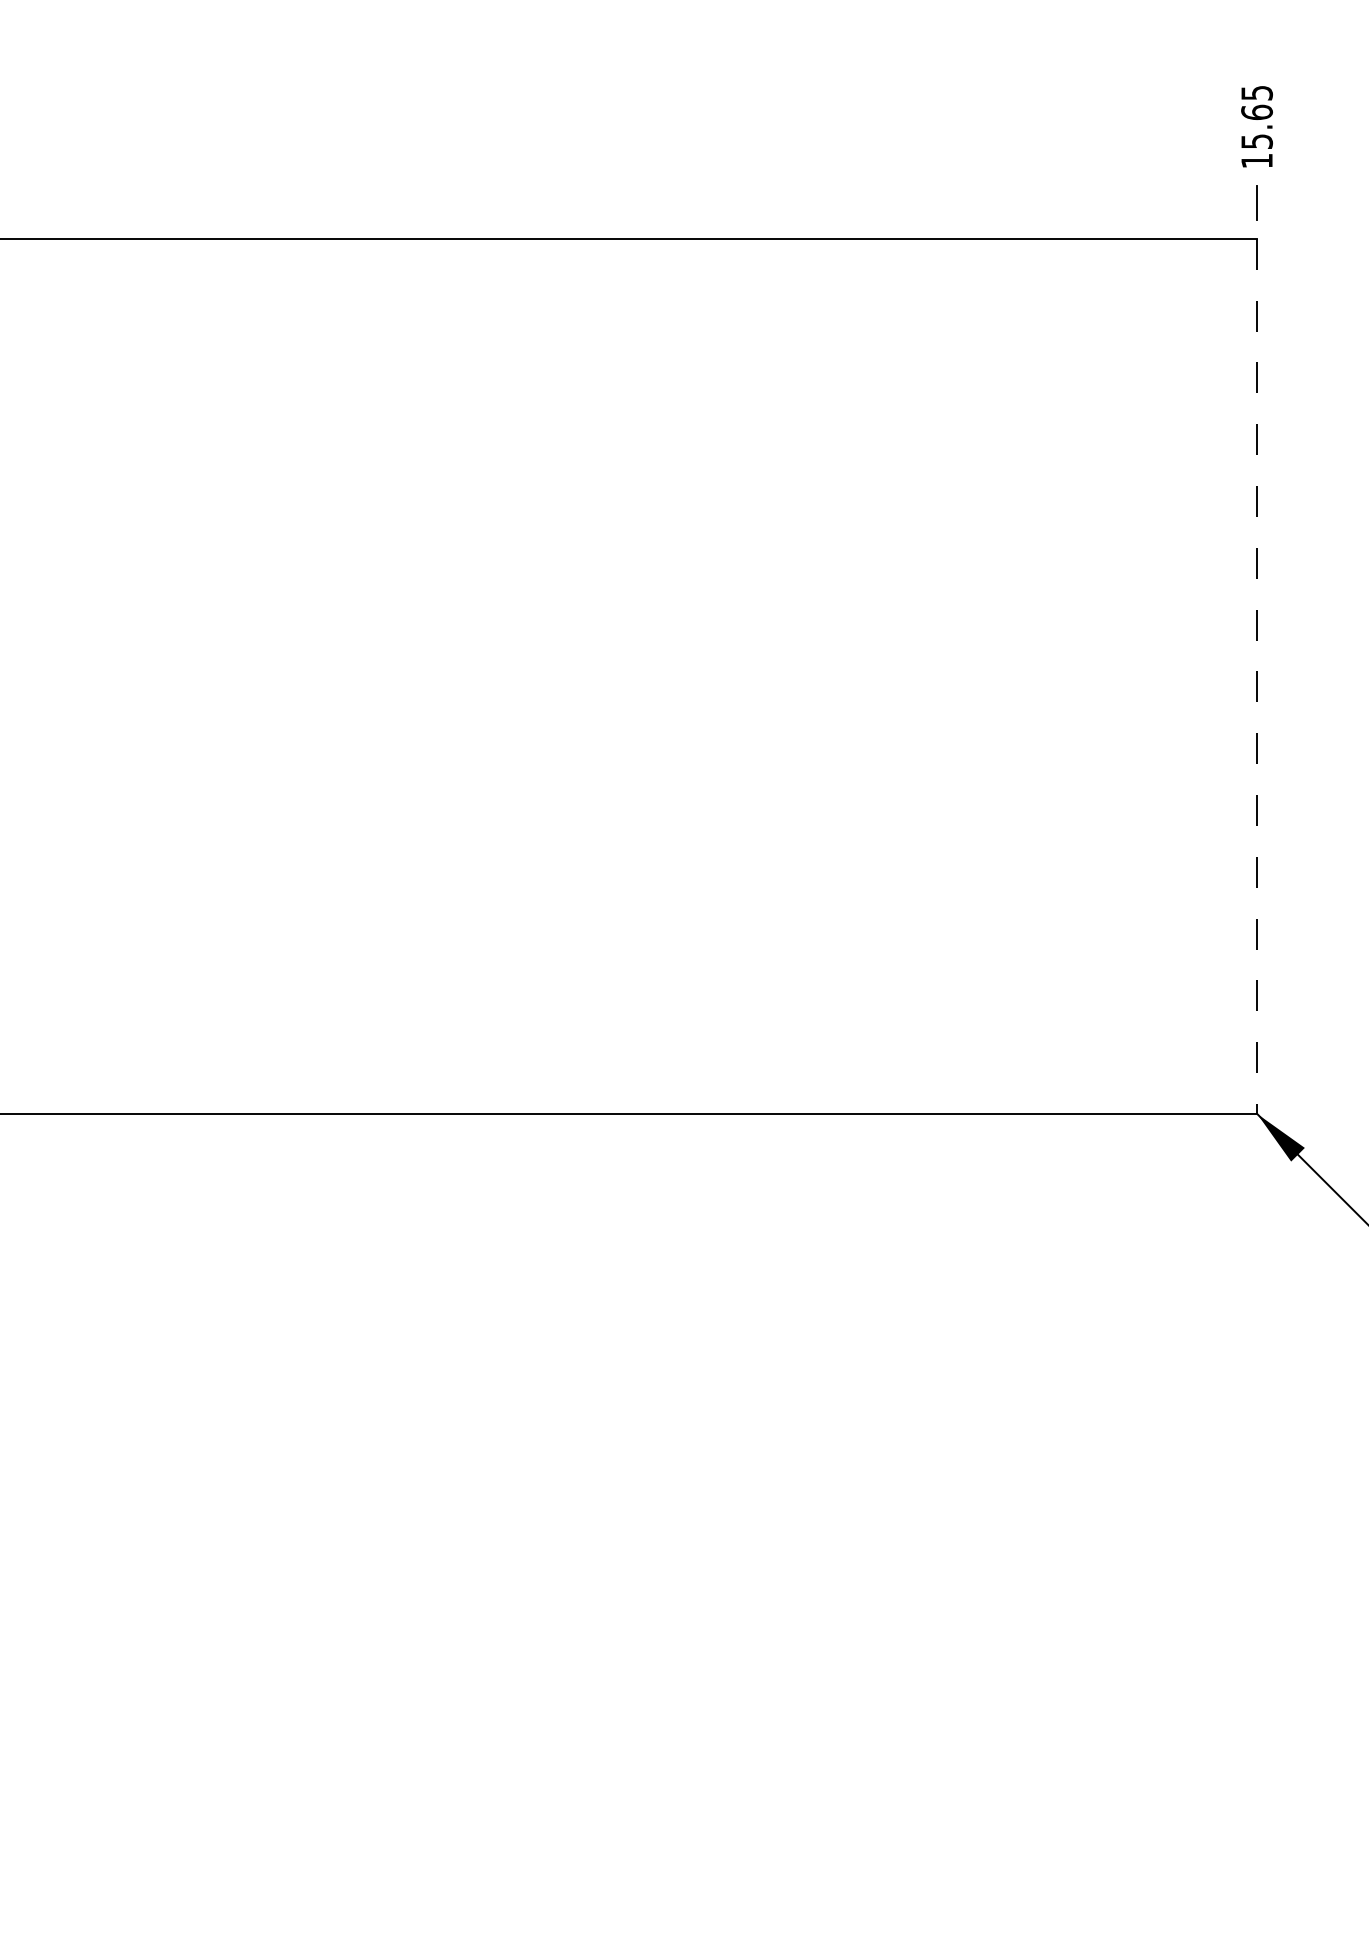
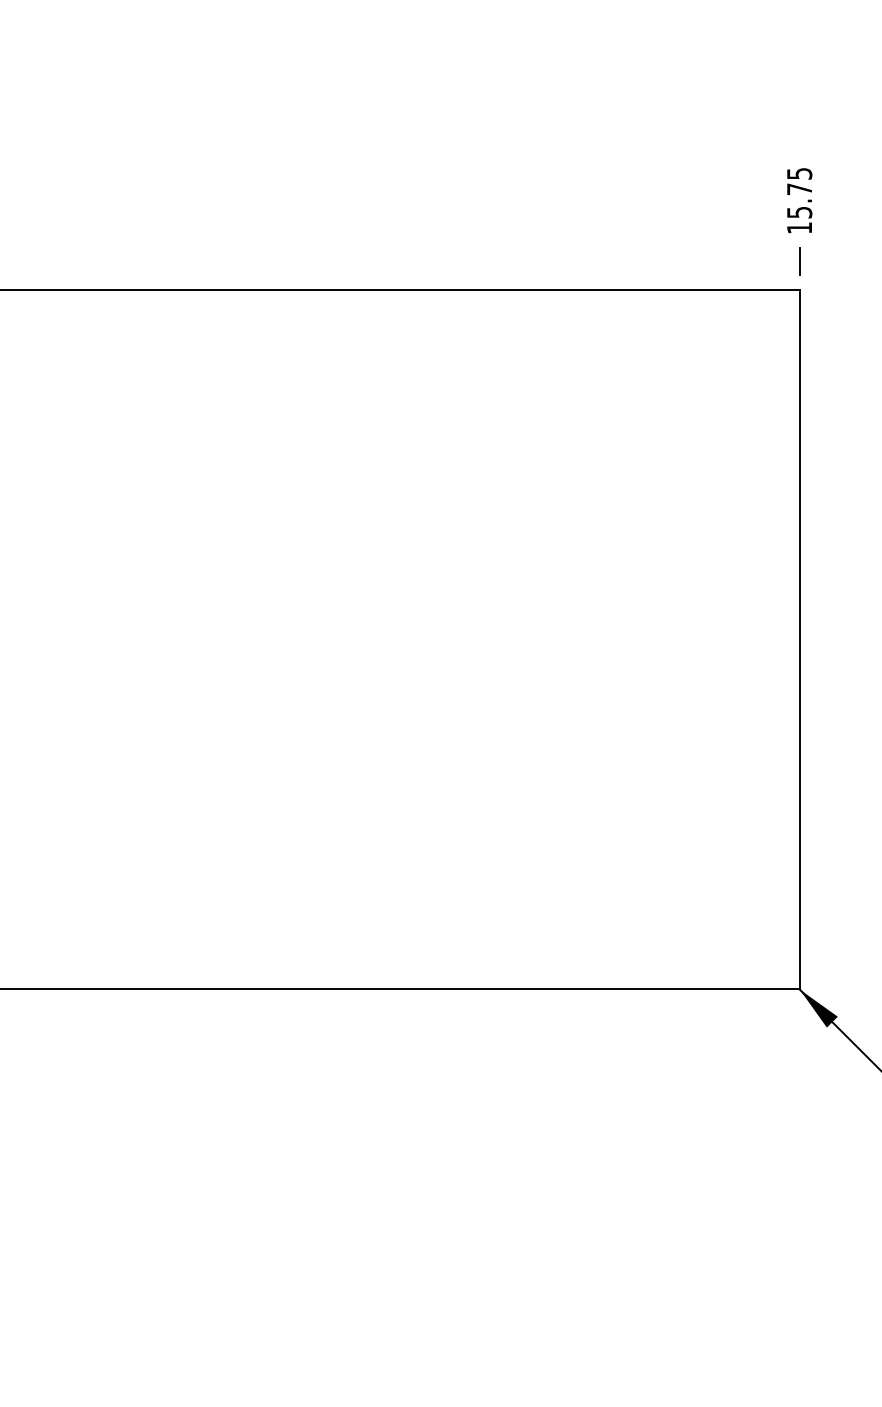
text: (1256, 111) -> (799, 188), 15.65 -> 15.75
line: (1257, 676) -> (799, 639), dashed -> solid

